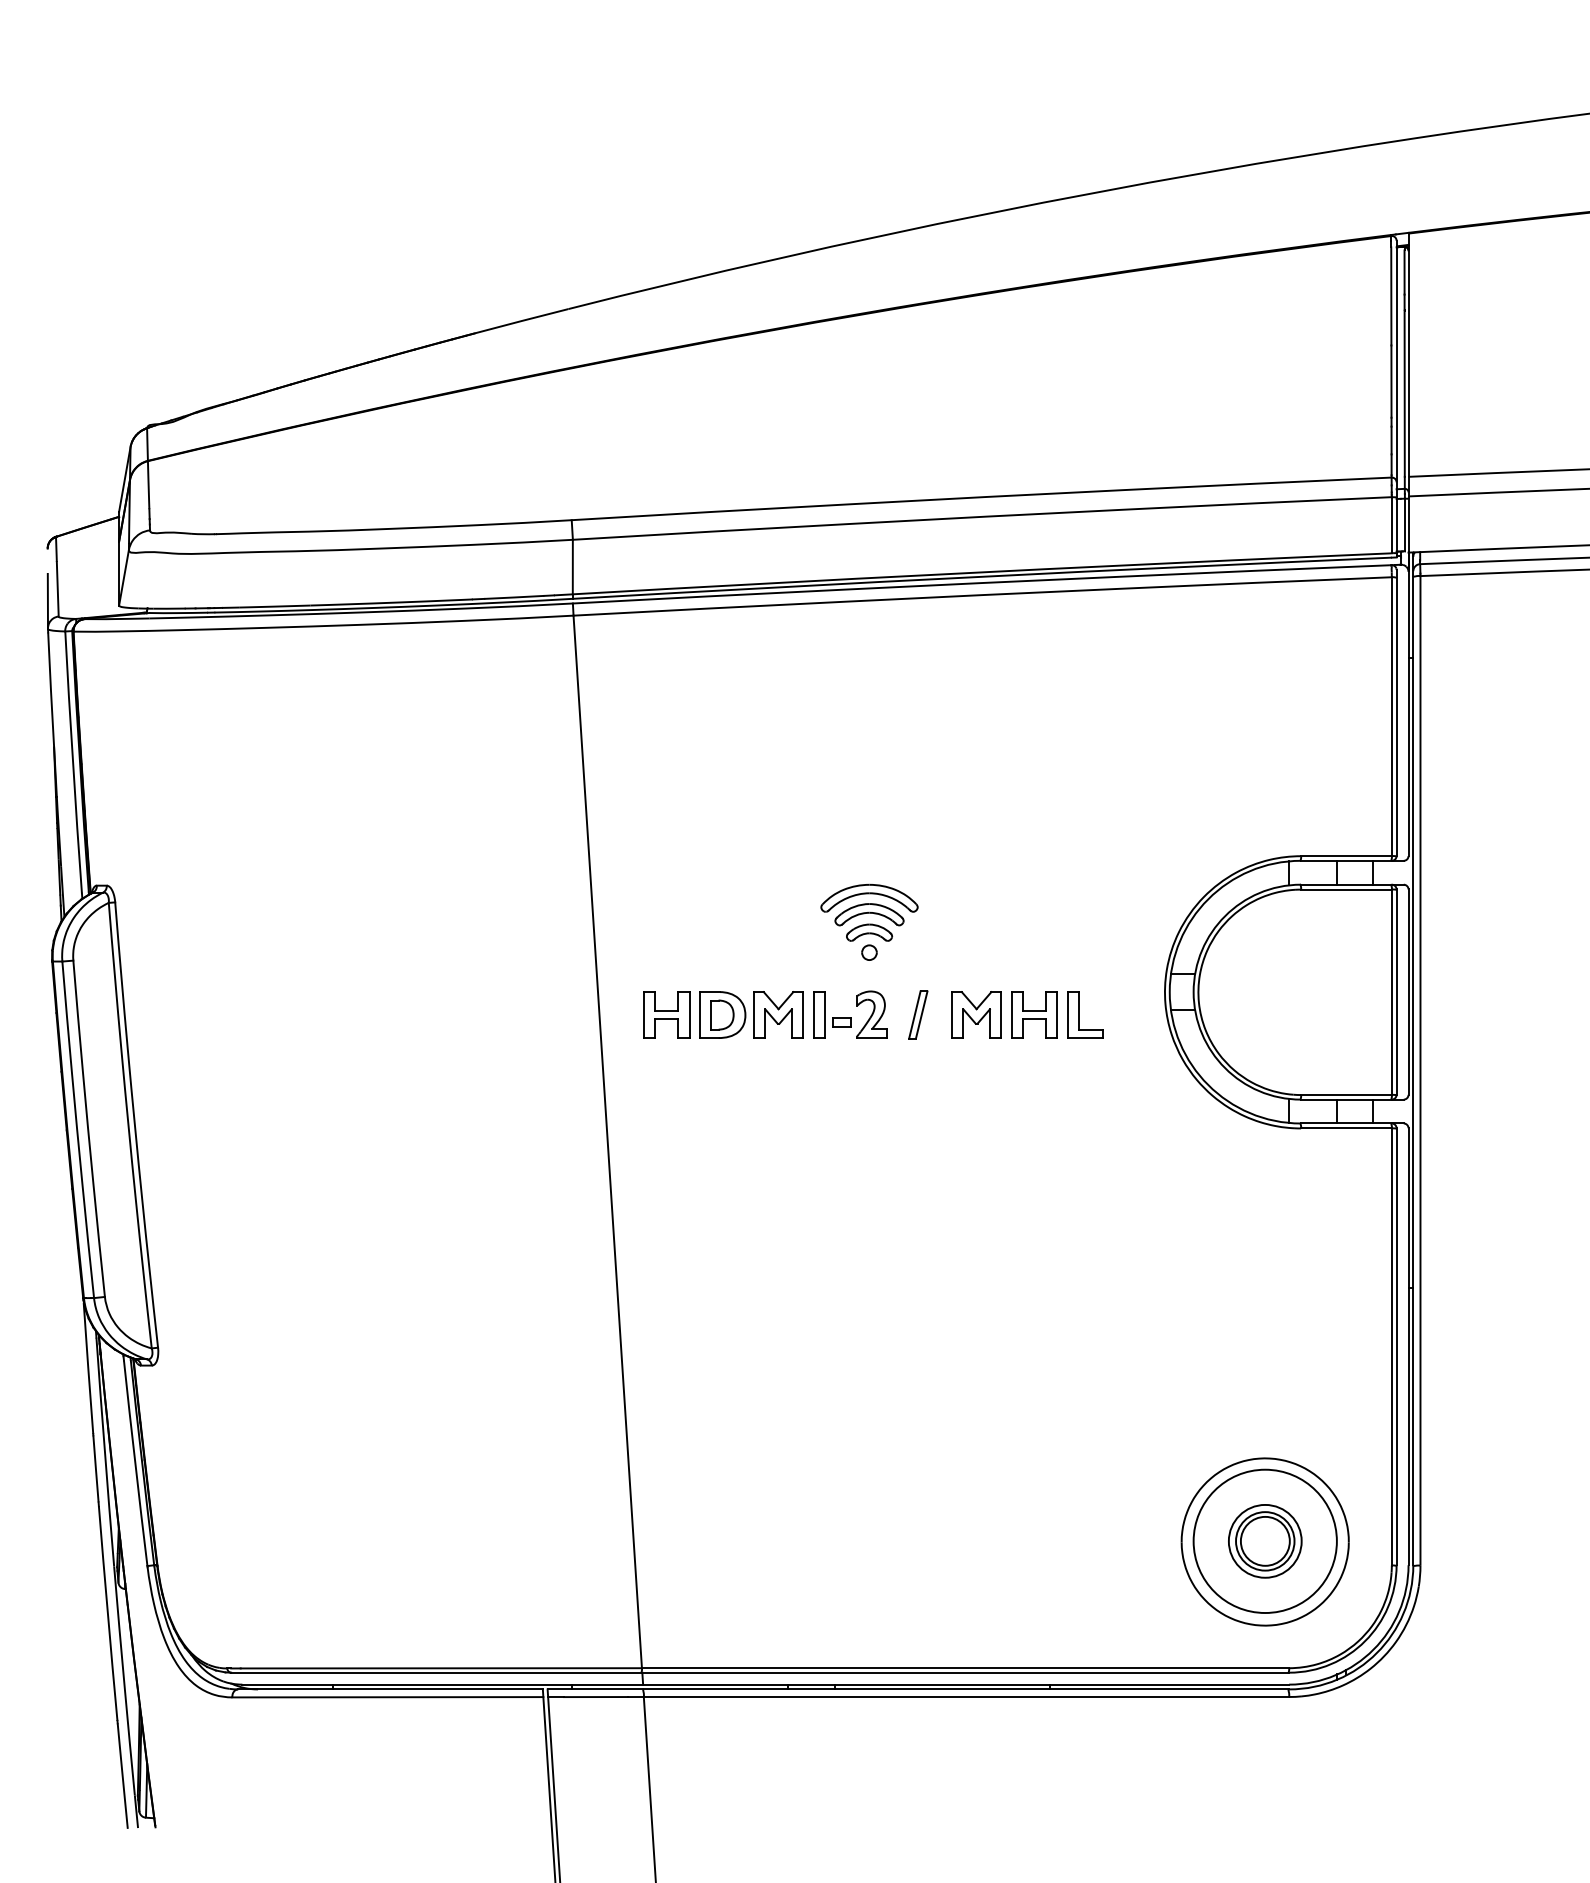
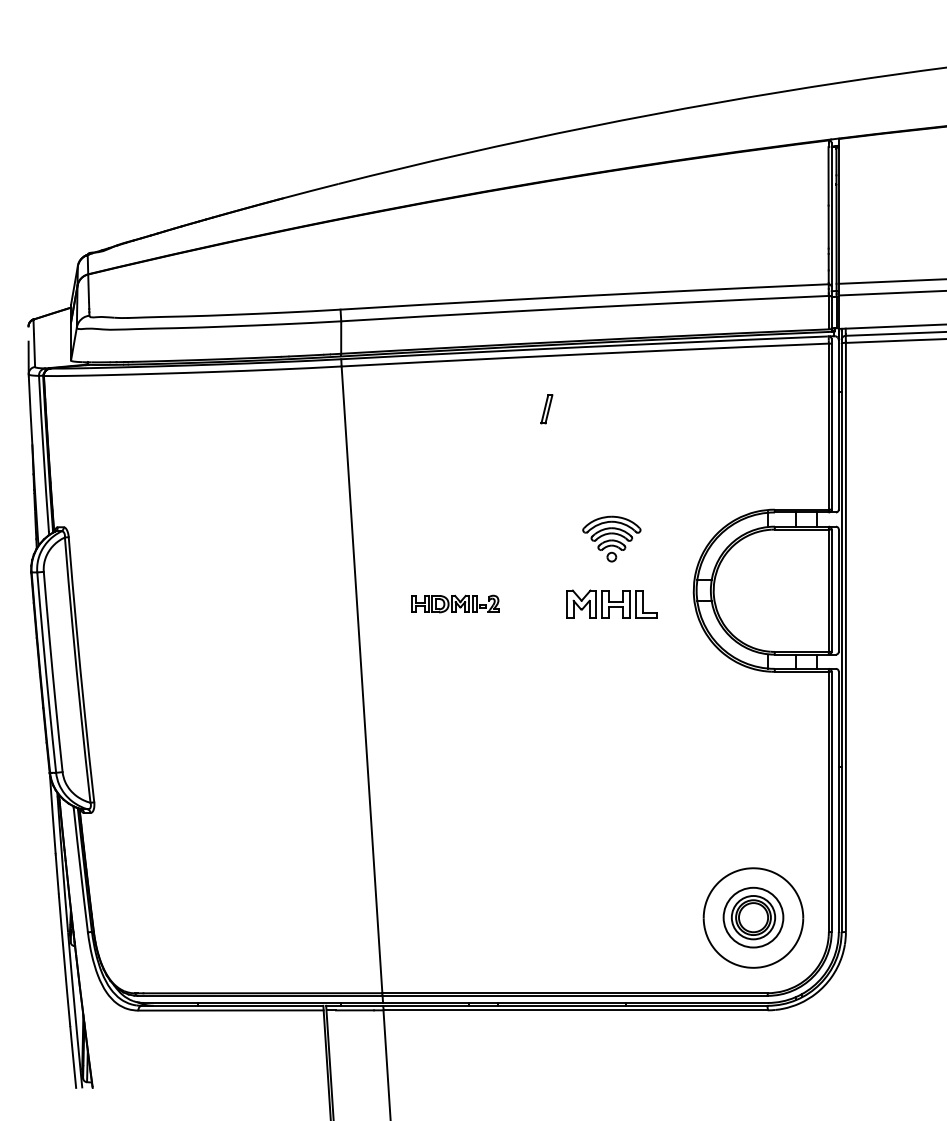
part: (868, 921) -> (611, 538), moved
part: (764, 1013) -> (455, 603), size x0.6
part: (917, 1015) -> (546, 409), moved
circle: (1265, 1541) -> (753, 917), size x0.7

